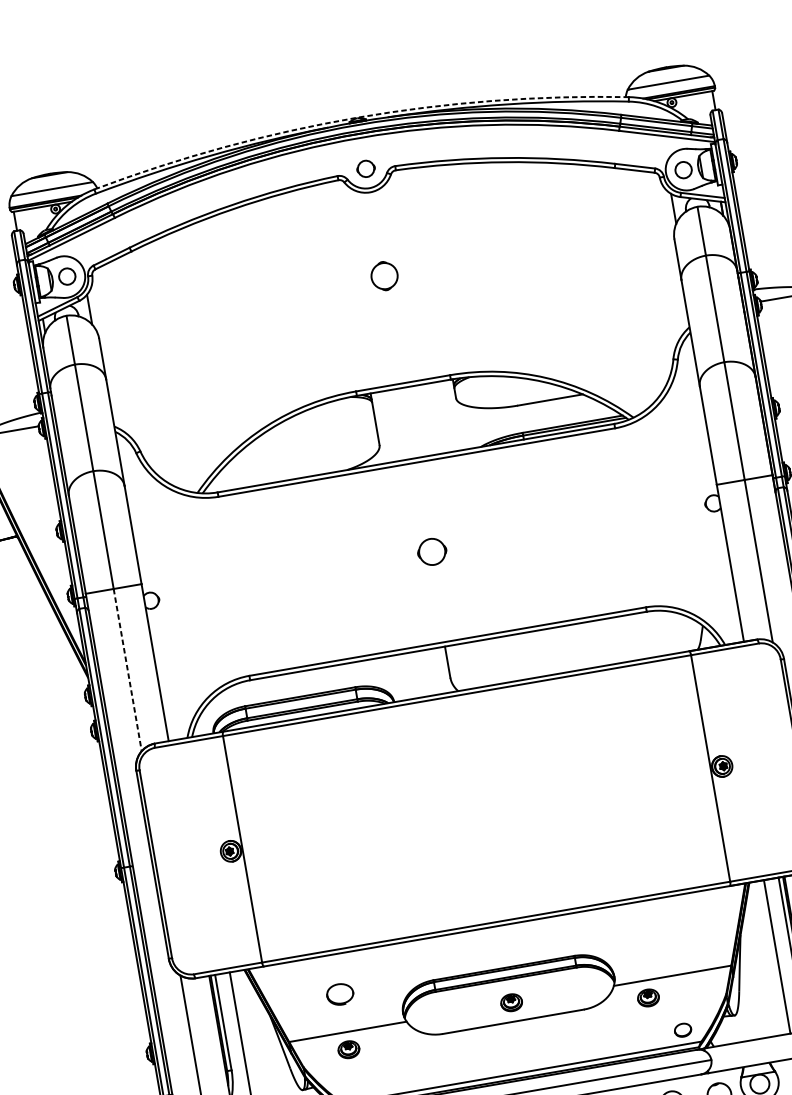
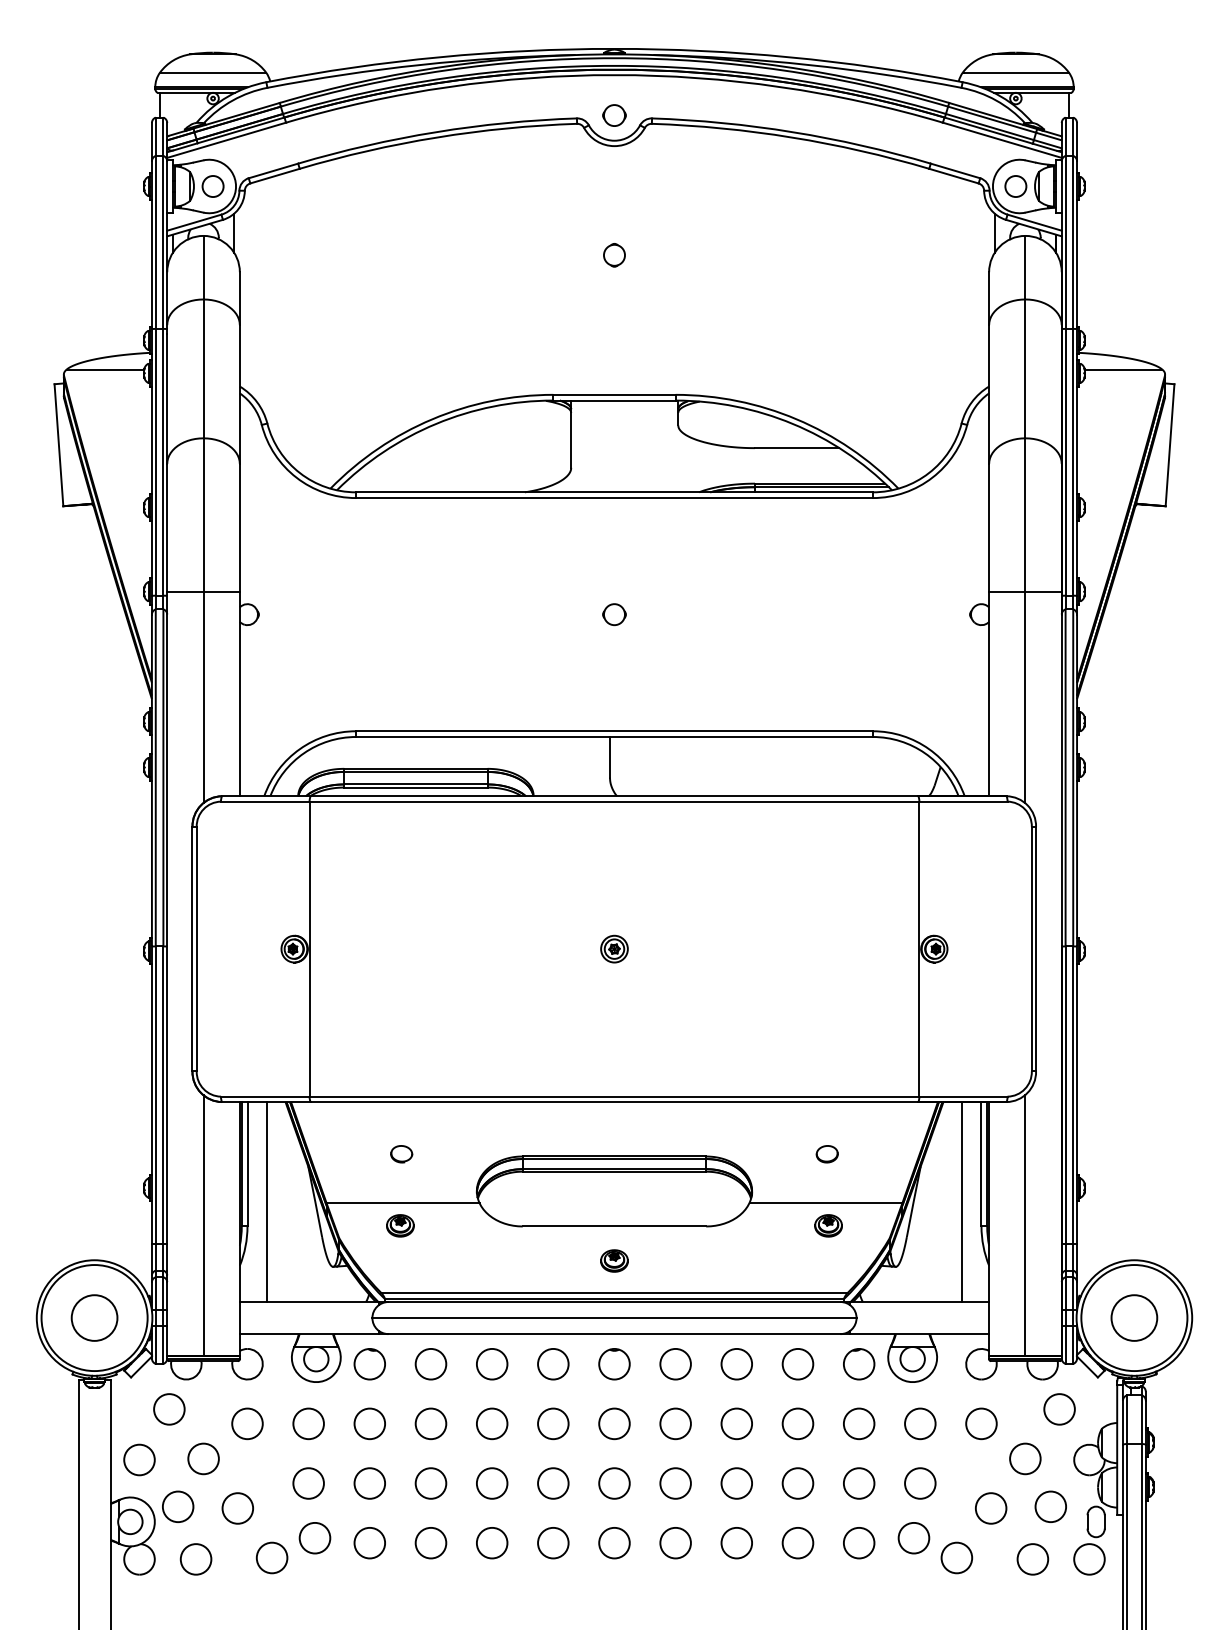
arc: (357, 117) -> (614, 48), dashed -> solid
part: (384, 276) -> (614, 255), size x0.62
part: (432, 551) -> (614, 614), size x0.62
line: (127, 670) -> (203, 697), dashed -> solid
part: (476, 808) -> (614, 948), added
part: (340, 994) -> (401, 1154), size x0.62
part: (648, 997) -> (828, 1225), moved
part: (511, 1002) -> (614, 1260), moved
part: (682, 1030) -> (826, 1154), moved

